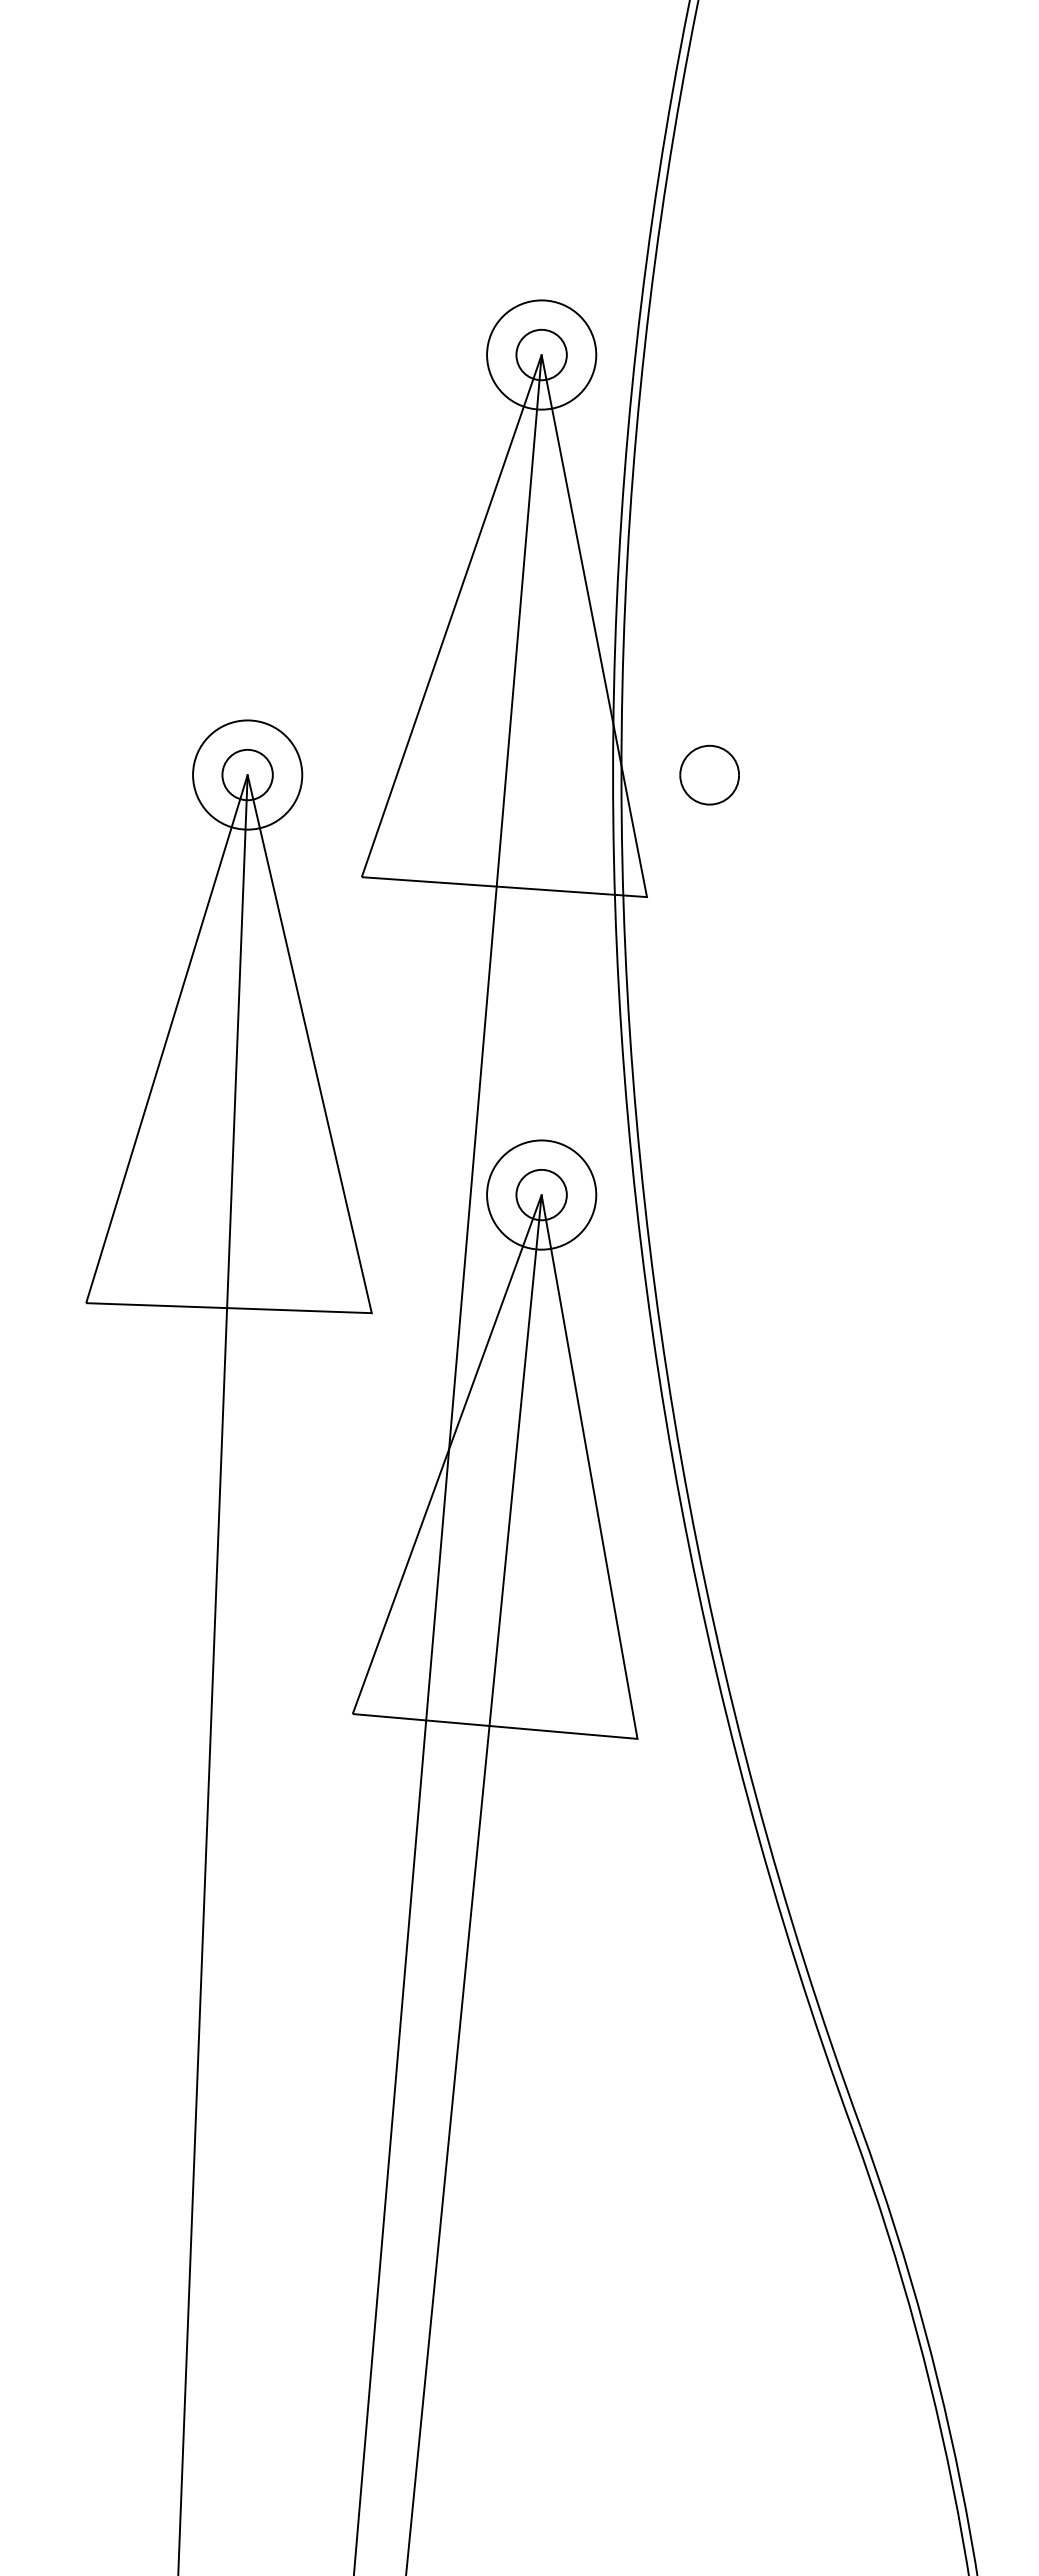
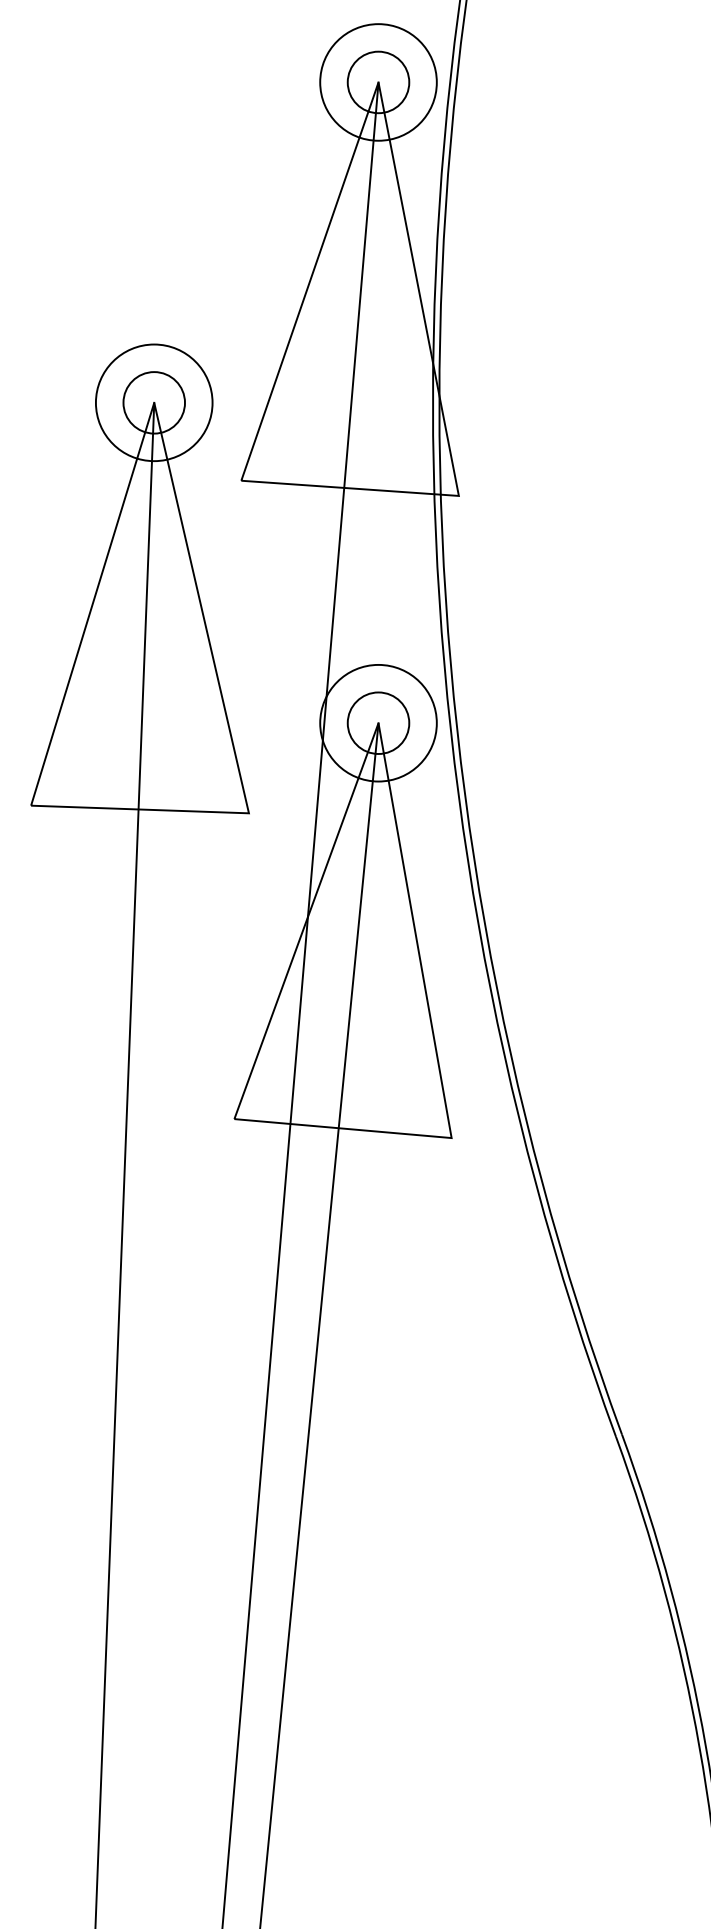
circle: (541, 354) -> (378, 82), size x1.4
circle: (541, 354) -> (378, 82), size x1.6
circle: (247, 774) -> (154, 402), size x1.4
circle: (247, 774) -> (154, 402), size x1.6
part: (709, 774) -> (506, 402), removed
circle: (541, 1194) -> (378, 722), size x1.4
circle: (541, 1194) -> (378, 722), size x1.6

